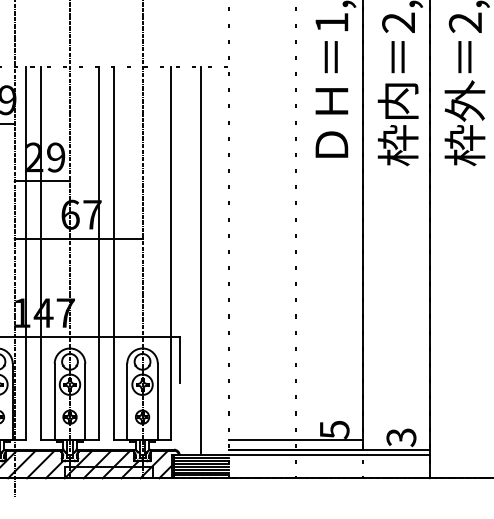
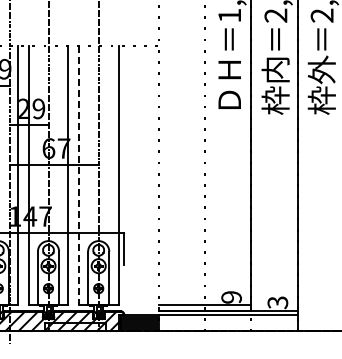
line: (113, 253) -> (78, 175), solid -> dashed
line: (201, 260) -> (139, 180), removed
text: (334, 430) -> (231, 297), 5 -> 9

